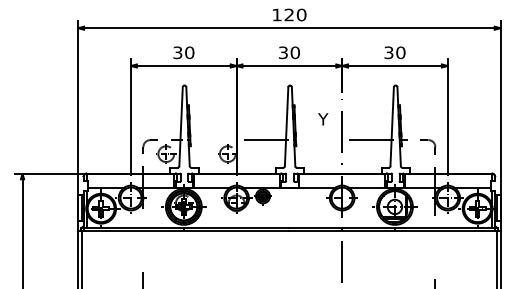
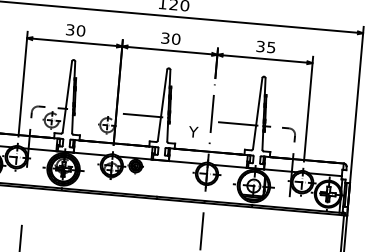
text: (400, 52) -> (271, 47), 30 -> 35
text: (323, 119) -> (193, 132), moved

